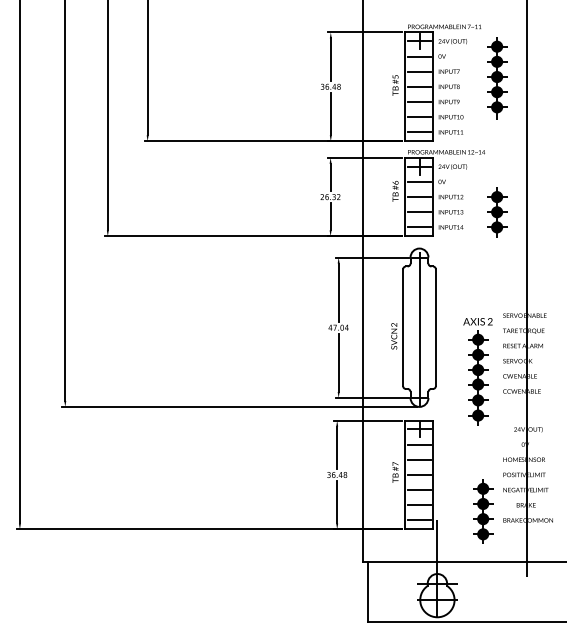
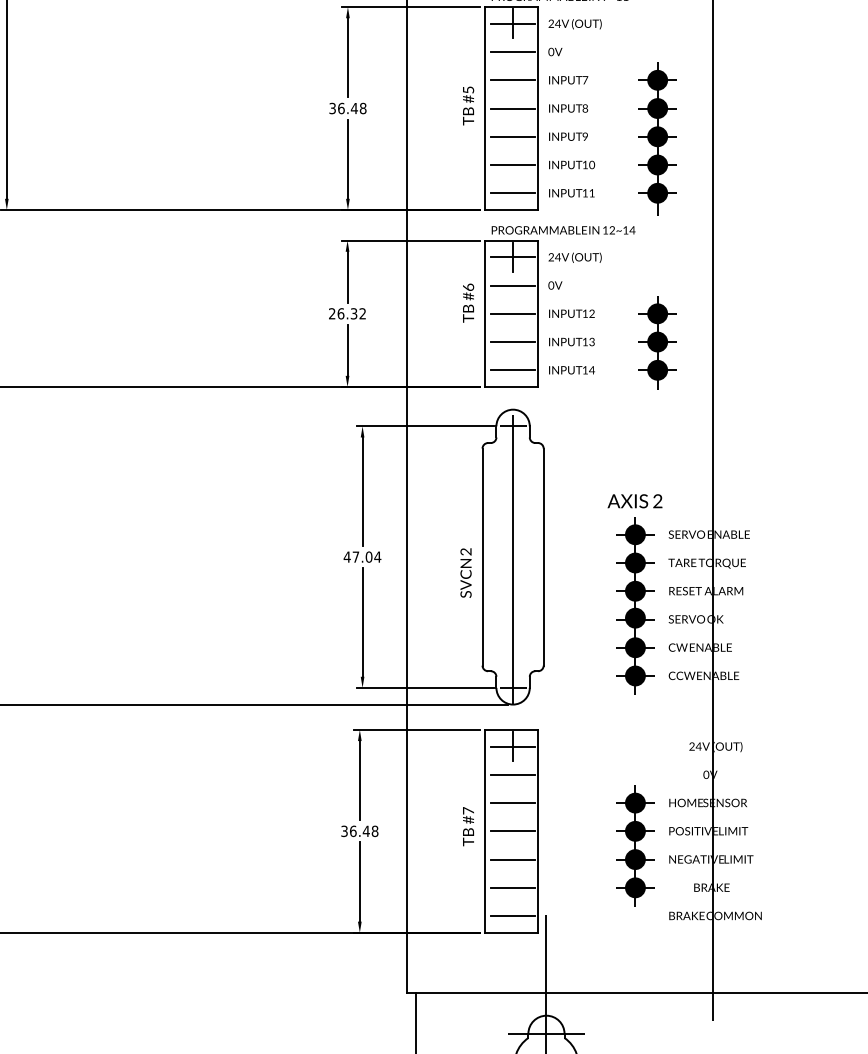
part: (497, 78) -> (658, 139), moved
part: (477, 371) -> (634, 593), moved
part: (483, 511) -> (636, 845), moved

